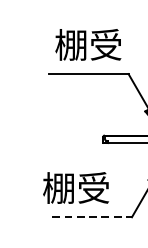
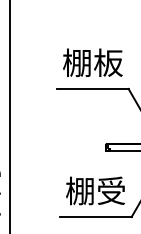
text: (106, 44) -> (108, 62), 棚受 -> 棚板
text: (76, 187) -> (95, 190), moved
line: (91, 217) -> (95, 217), dashed -> solid

